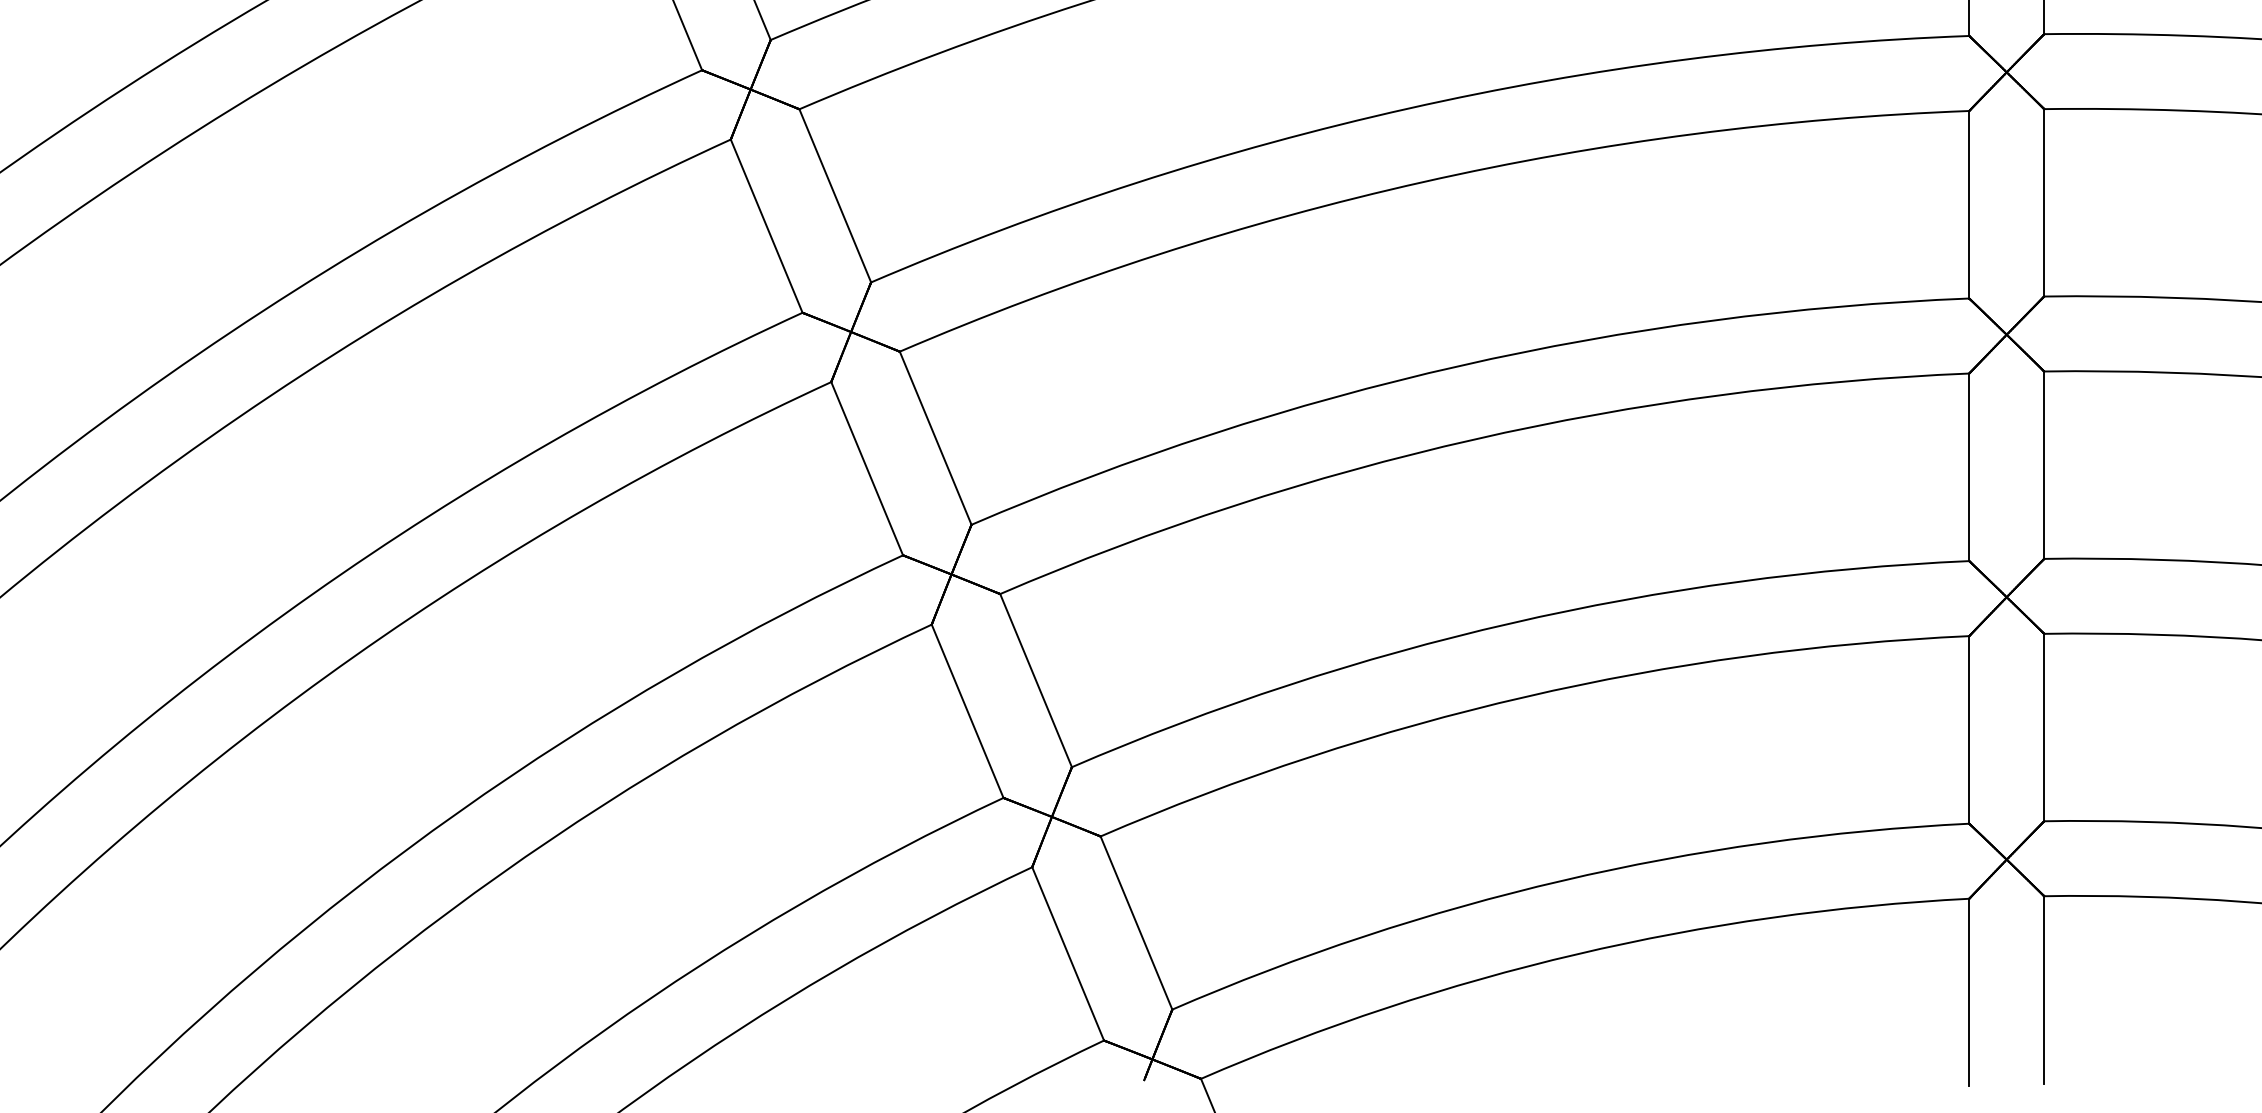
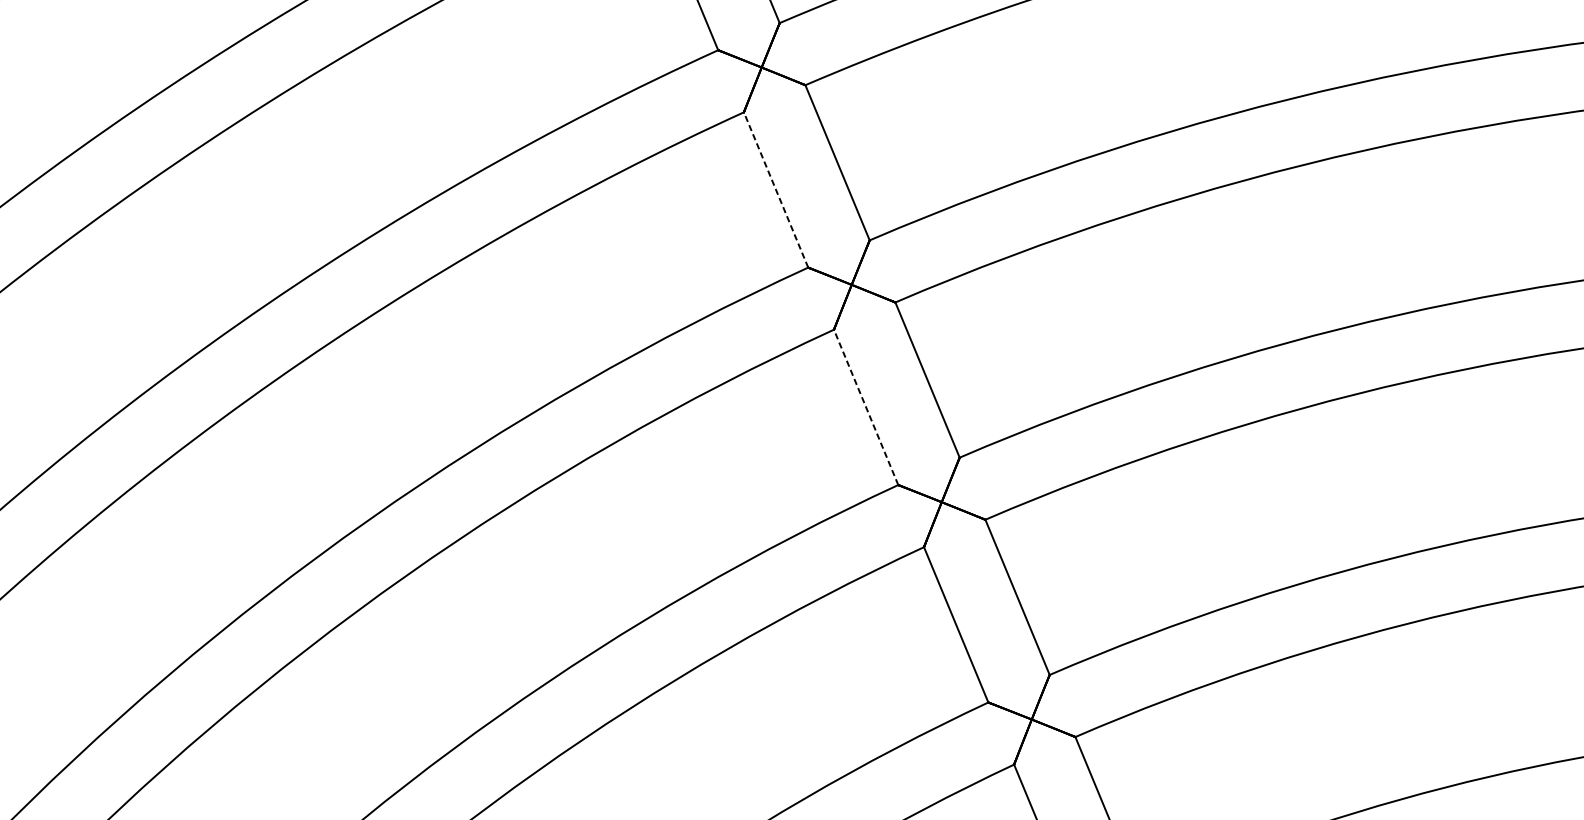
line: (766, 226) -> (775, 190), solid -> dashed
line: (867, 468) -> (866, 407), solid -> dashed

